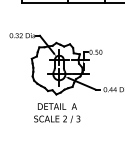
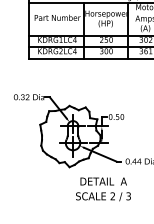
text: (57, 113) -> (103, 189), moved

